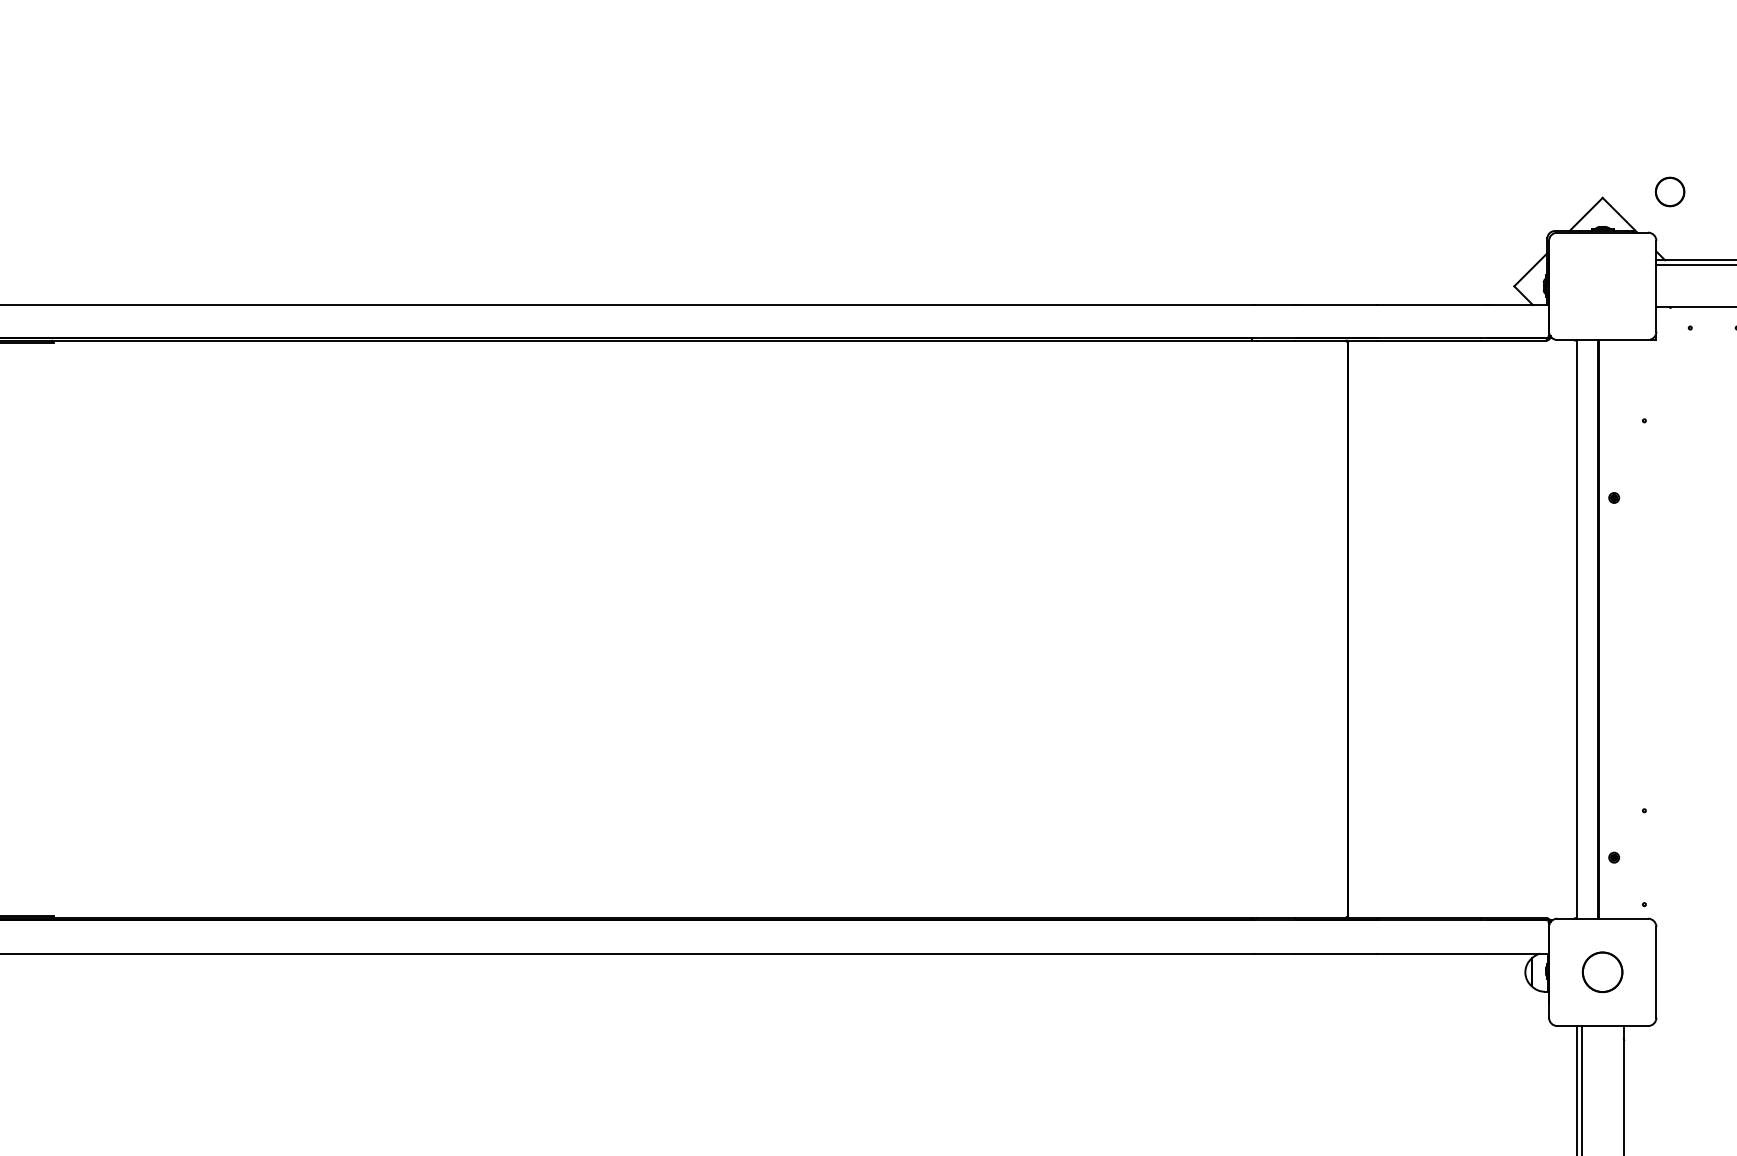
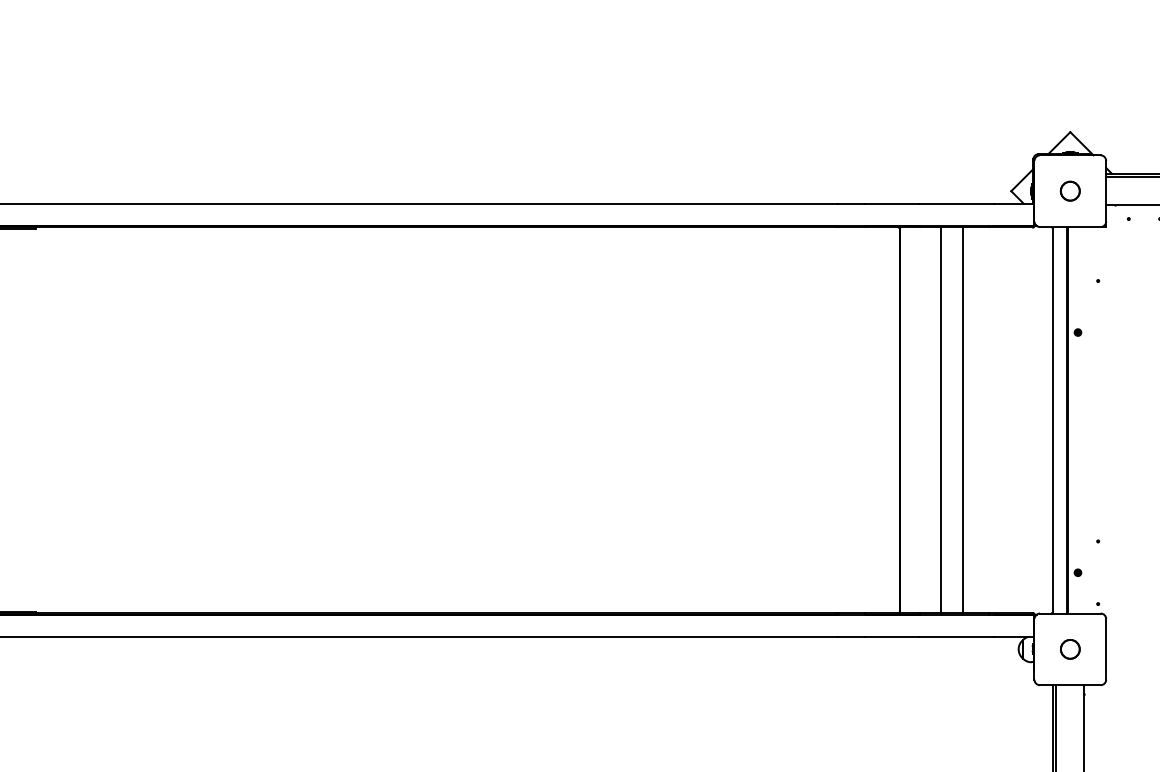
circle: (1668, 190) -> (1069, 190), moved
line: (1408, 629) -> (940, 420), added
line: (1442, 629) -> (963, 420), added
circle: (1602, 972) -> (1070, 649), size x0.71

